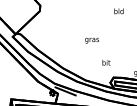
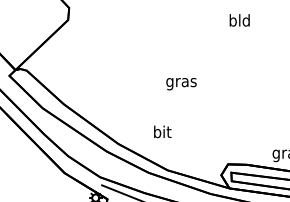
text: (106, 62) -> (162, 131), moved

